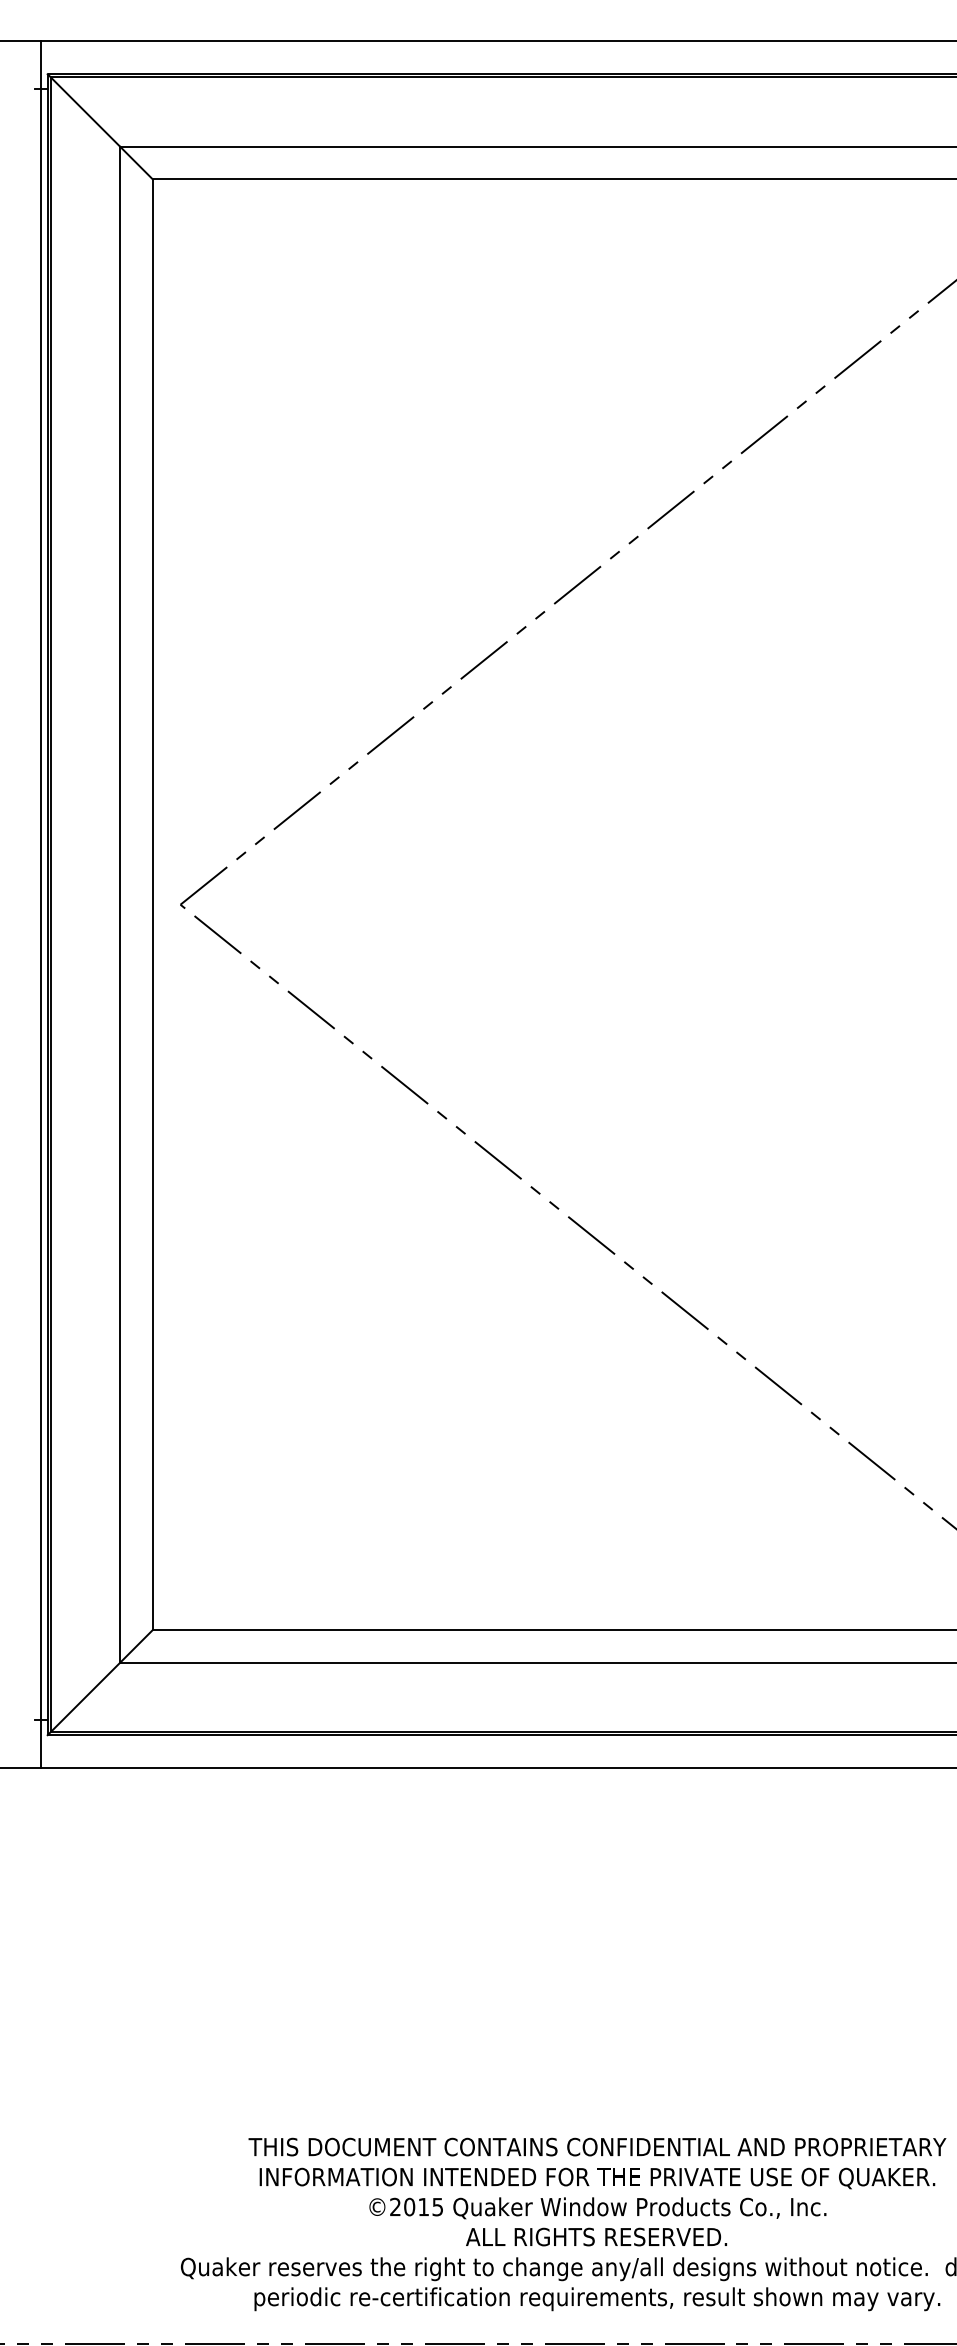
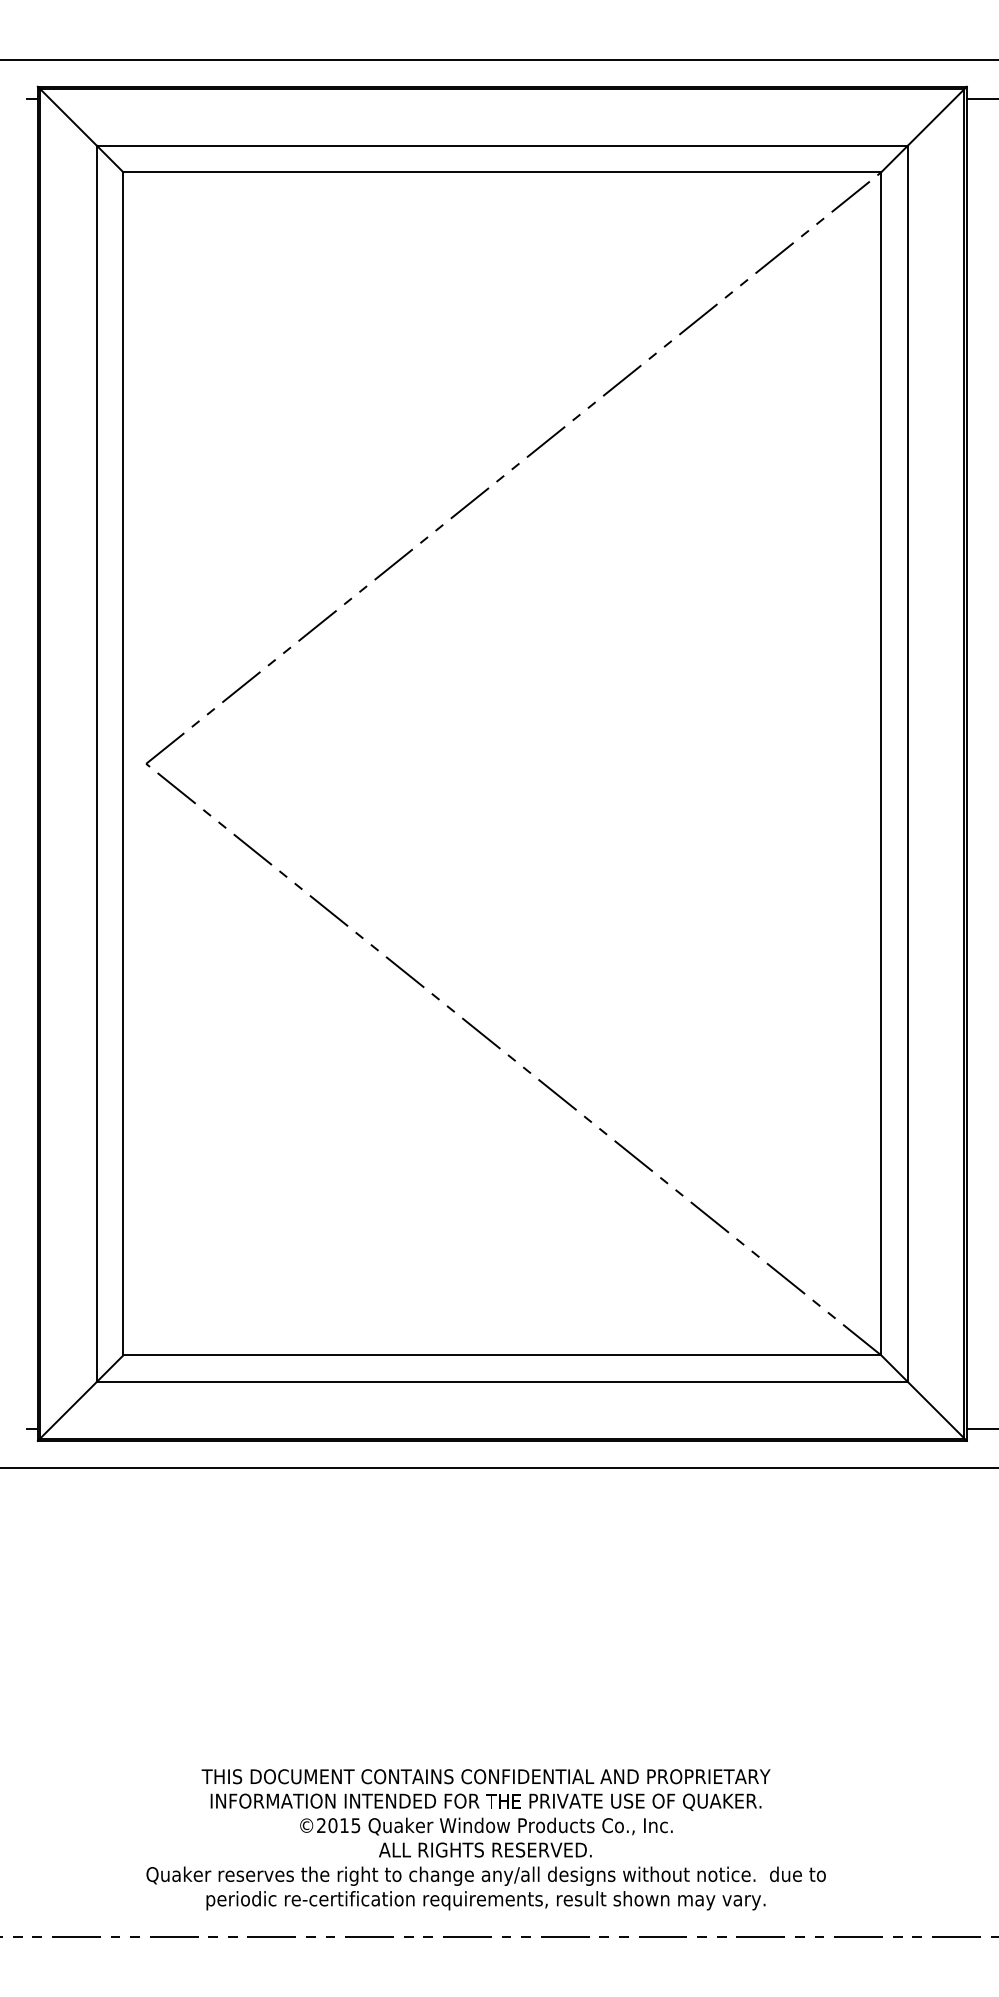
line: (41, 904) -> (32, 763), removed

